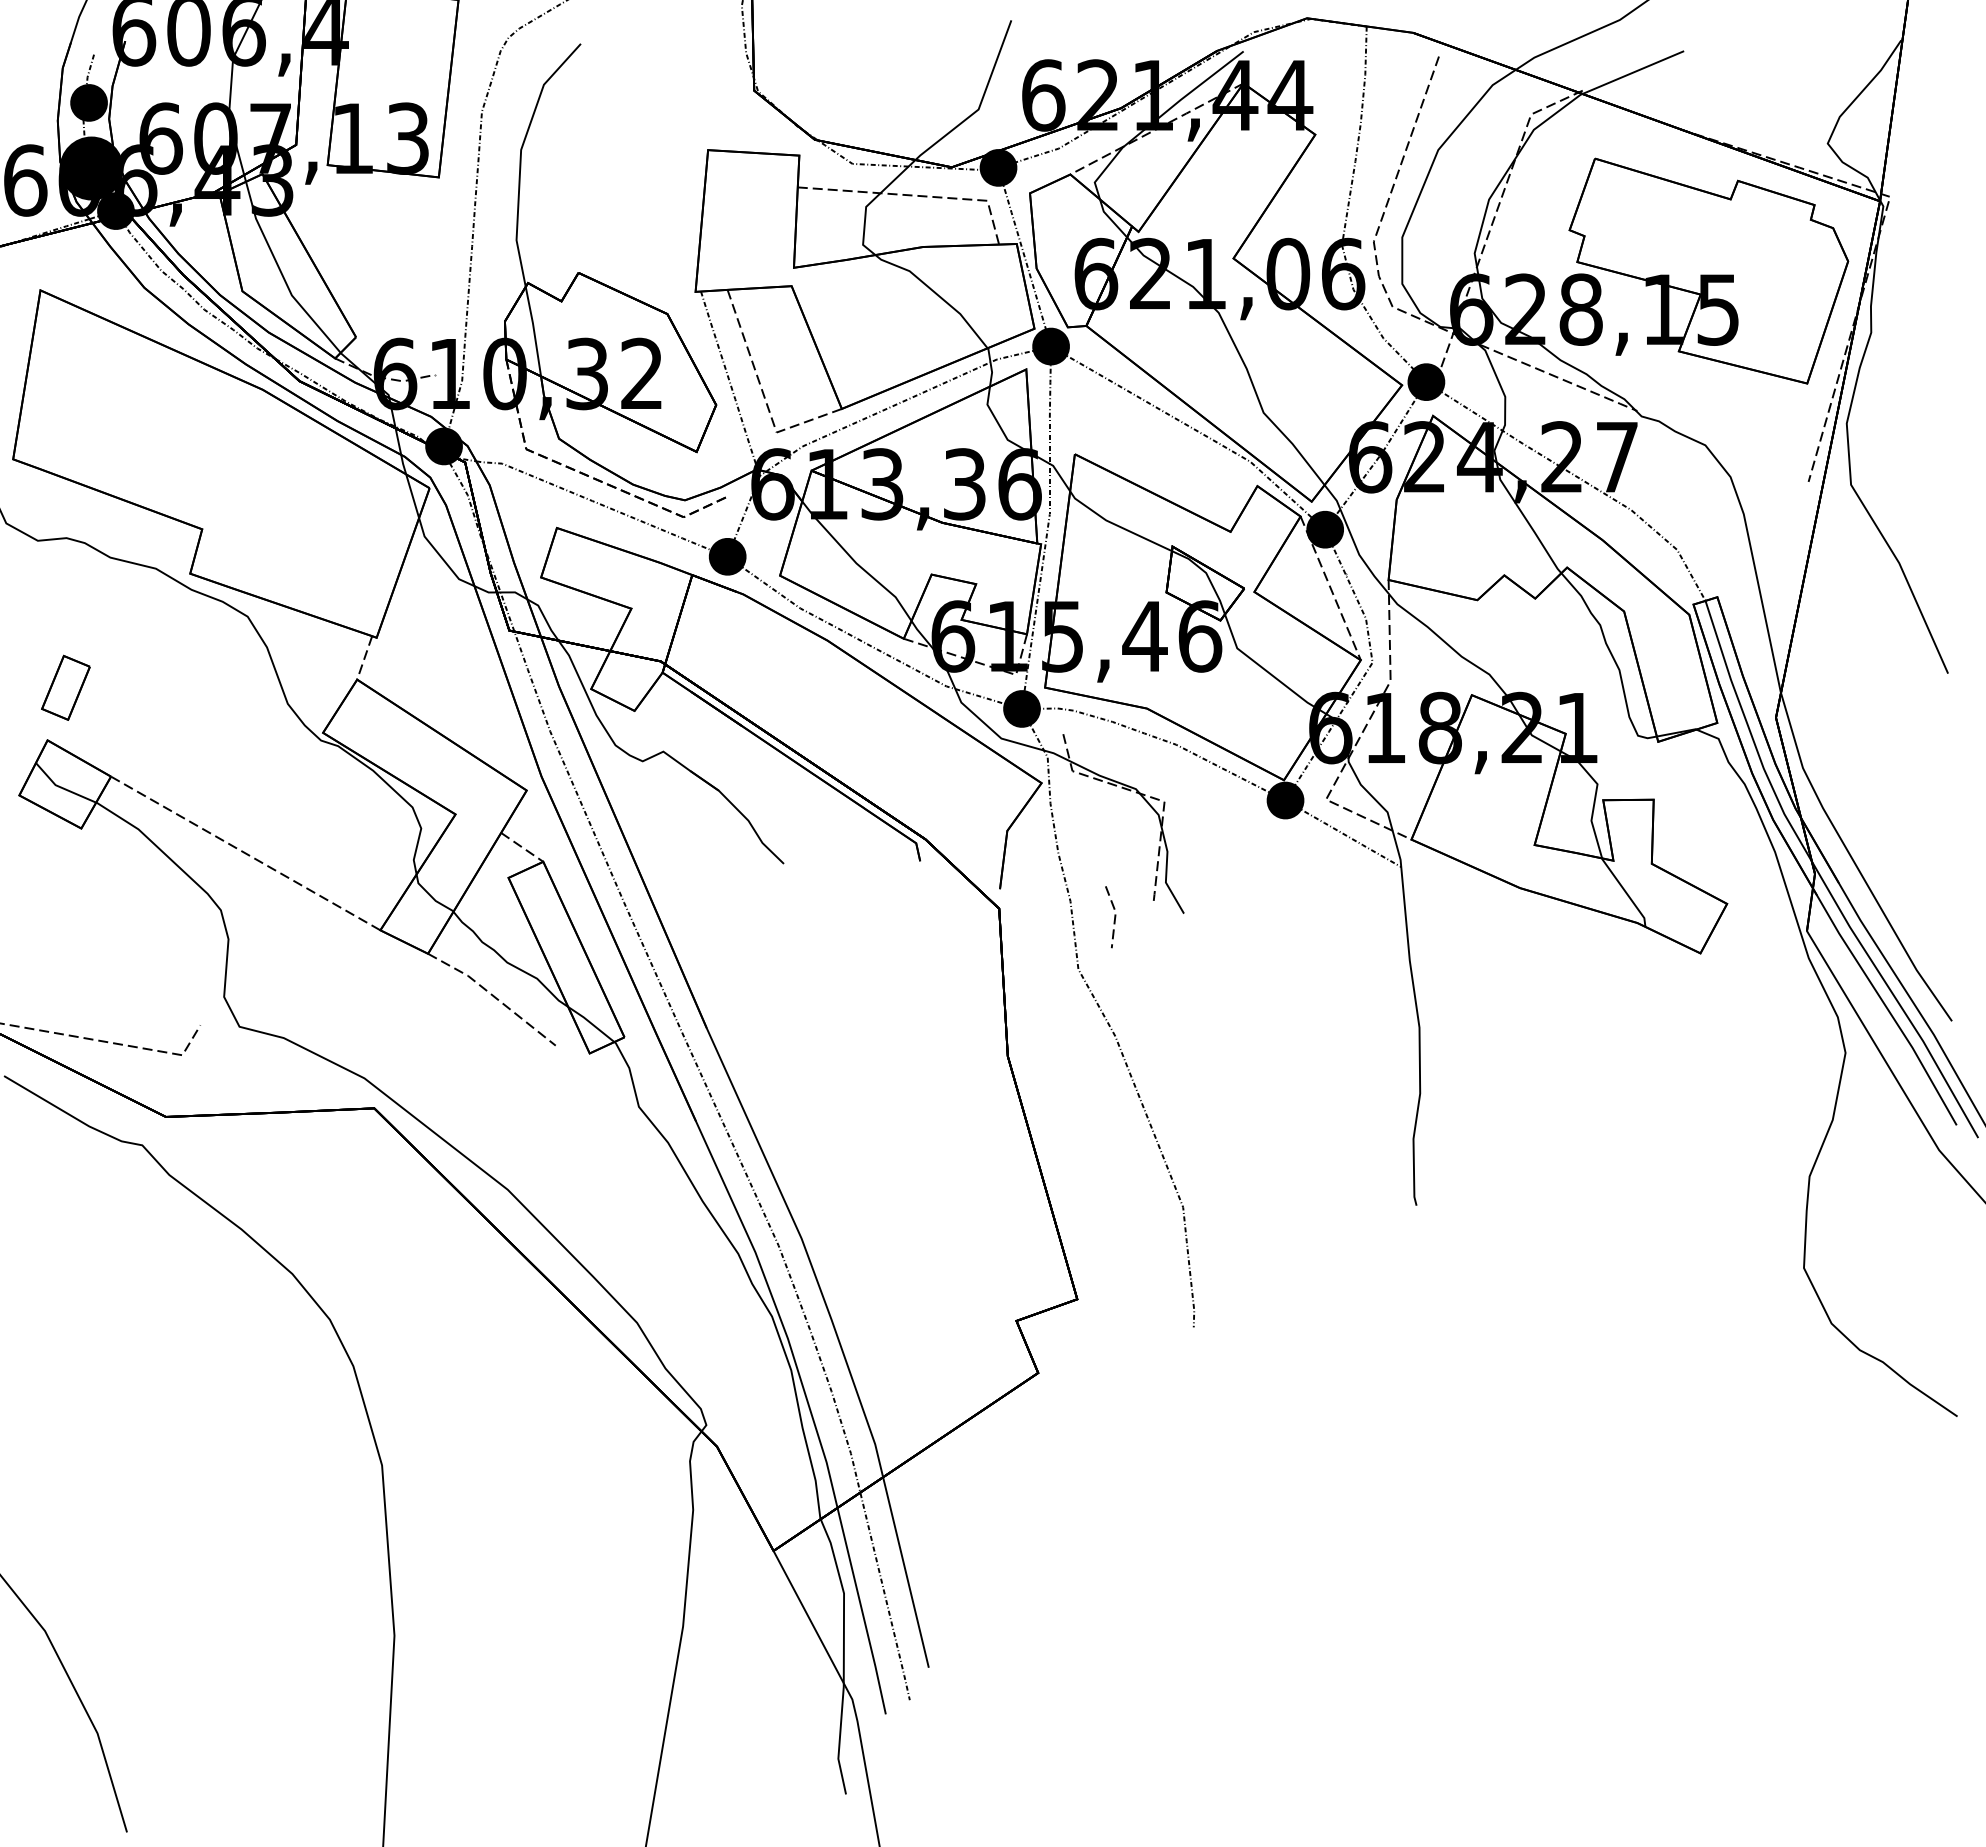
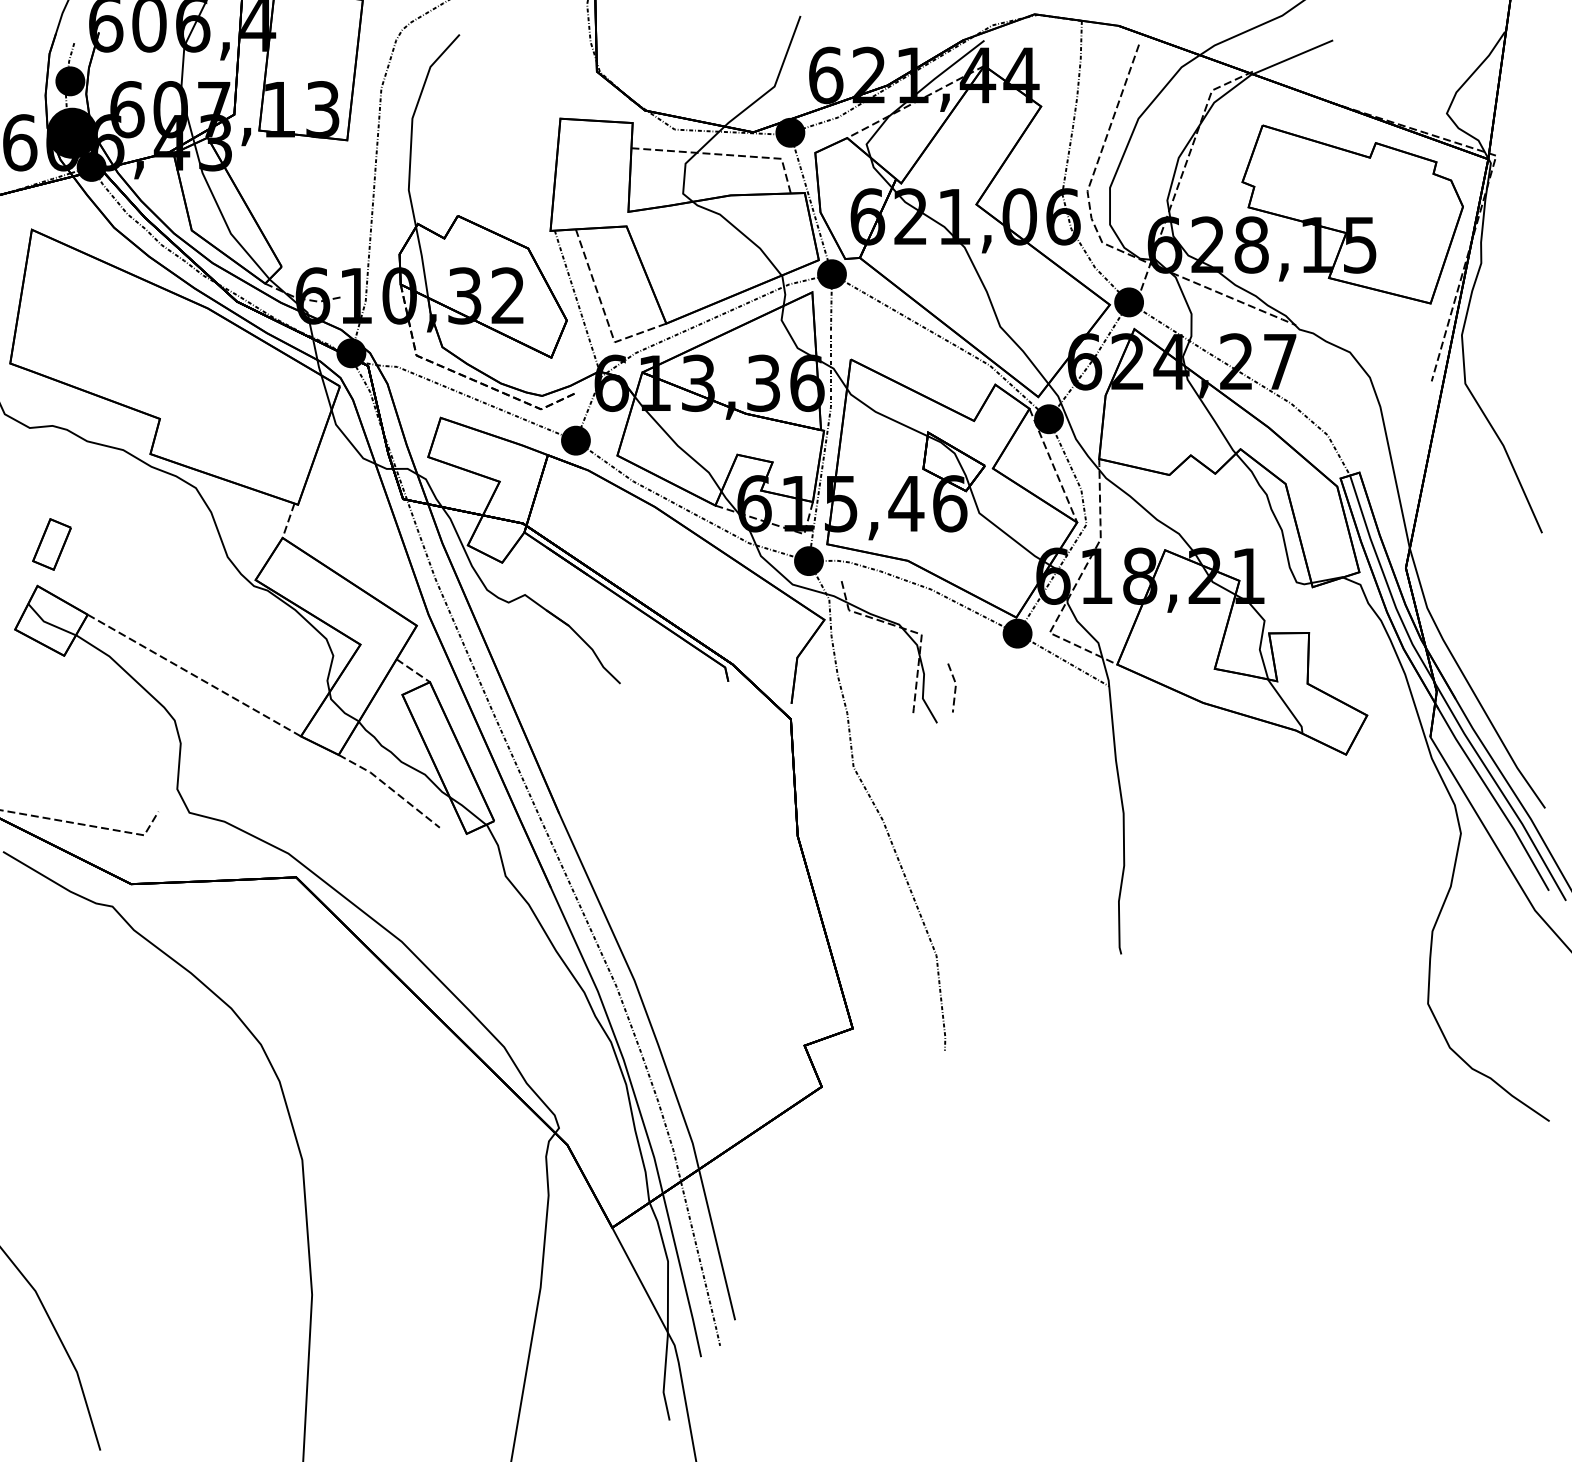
line: (1114, 917) -> (955, 688), moved

